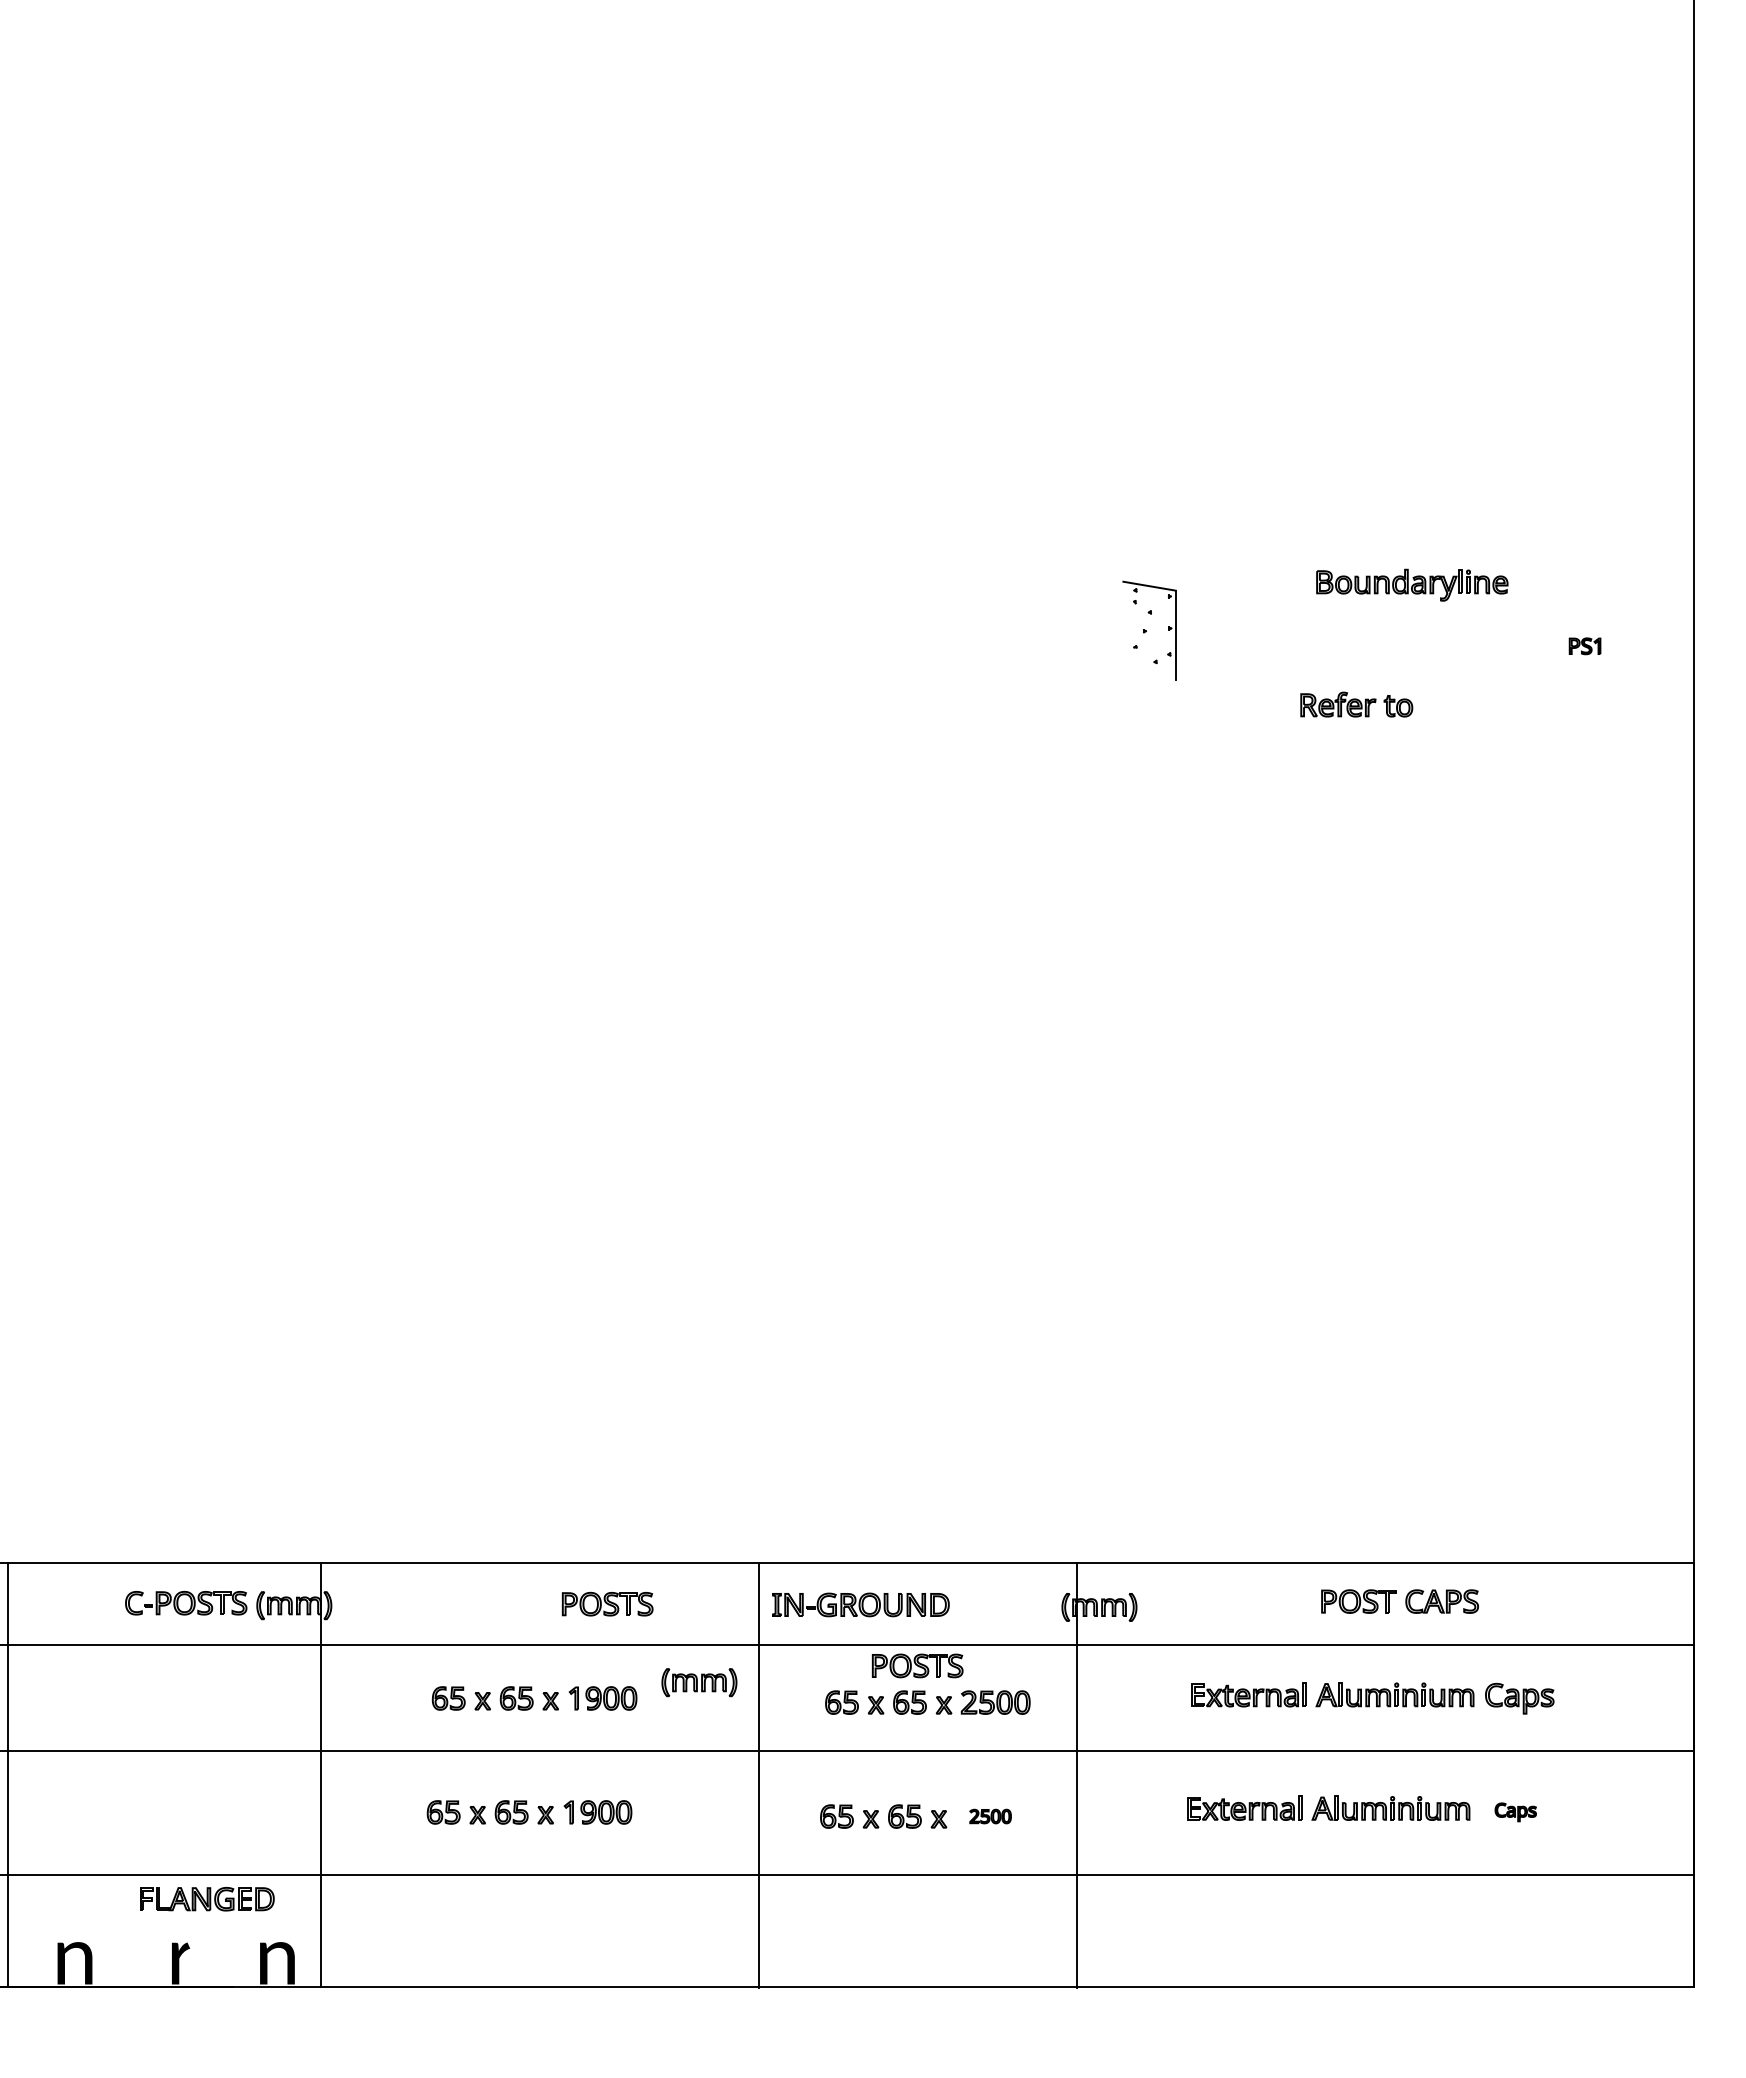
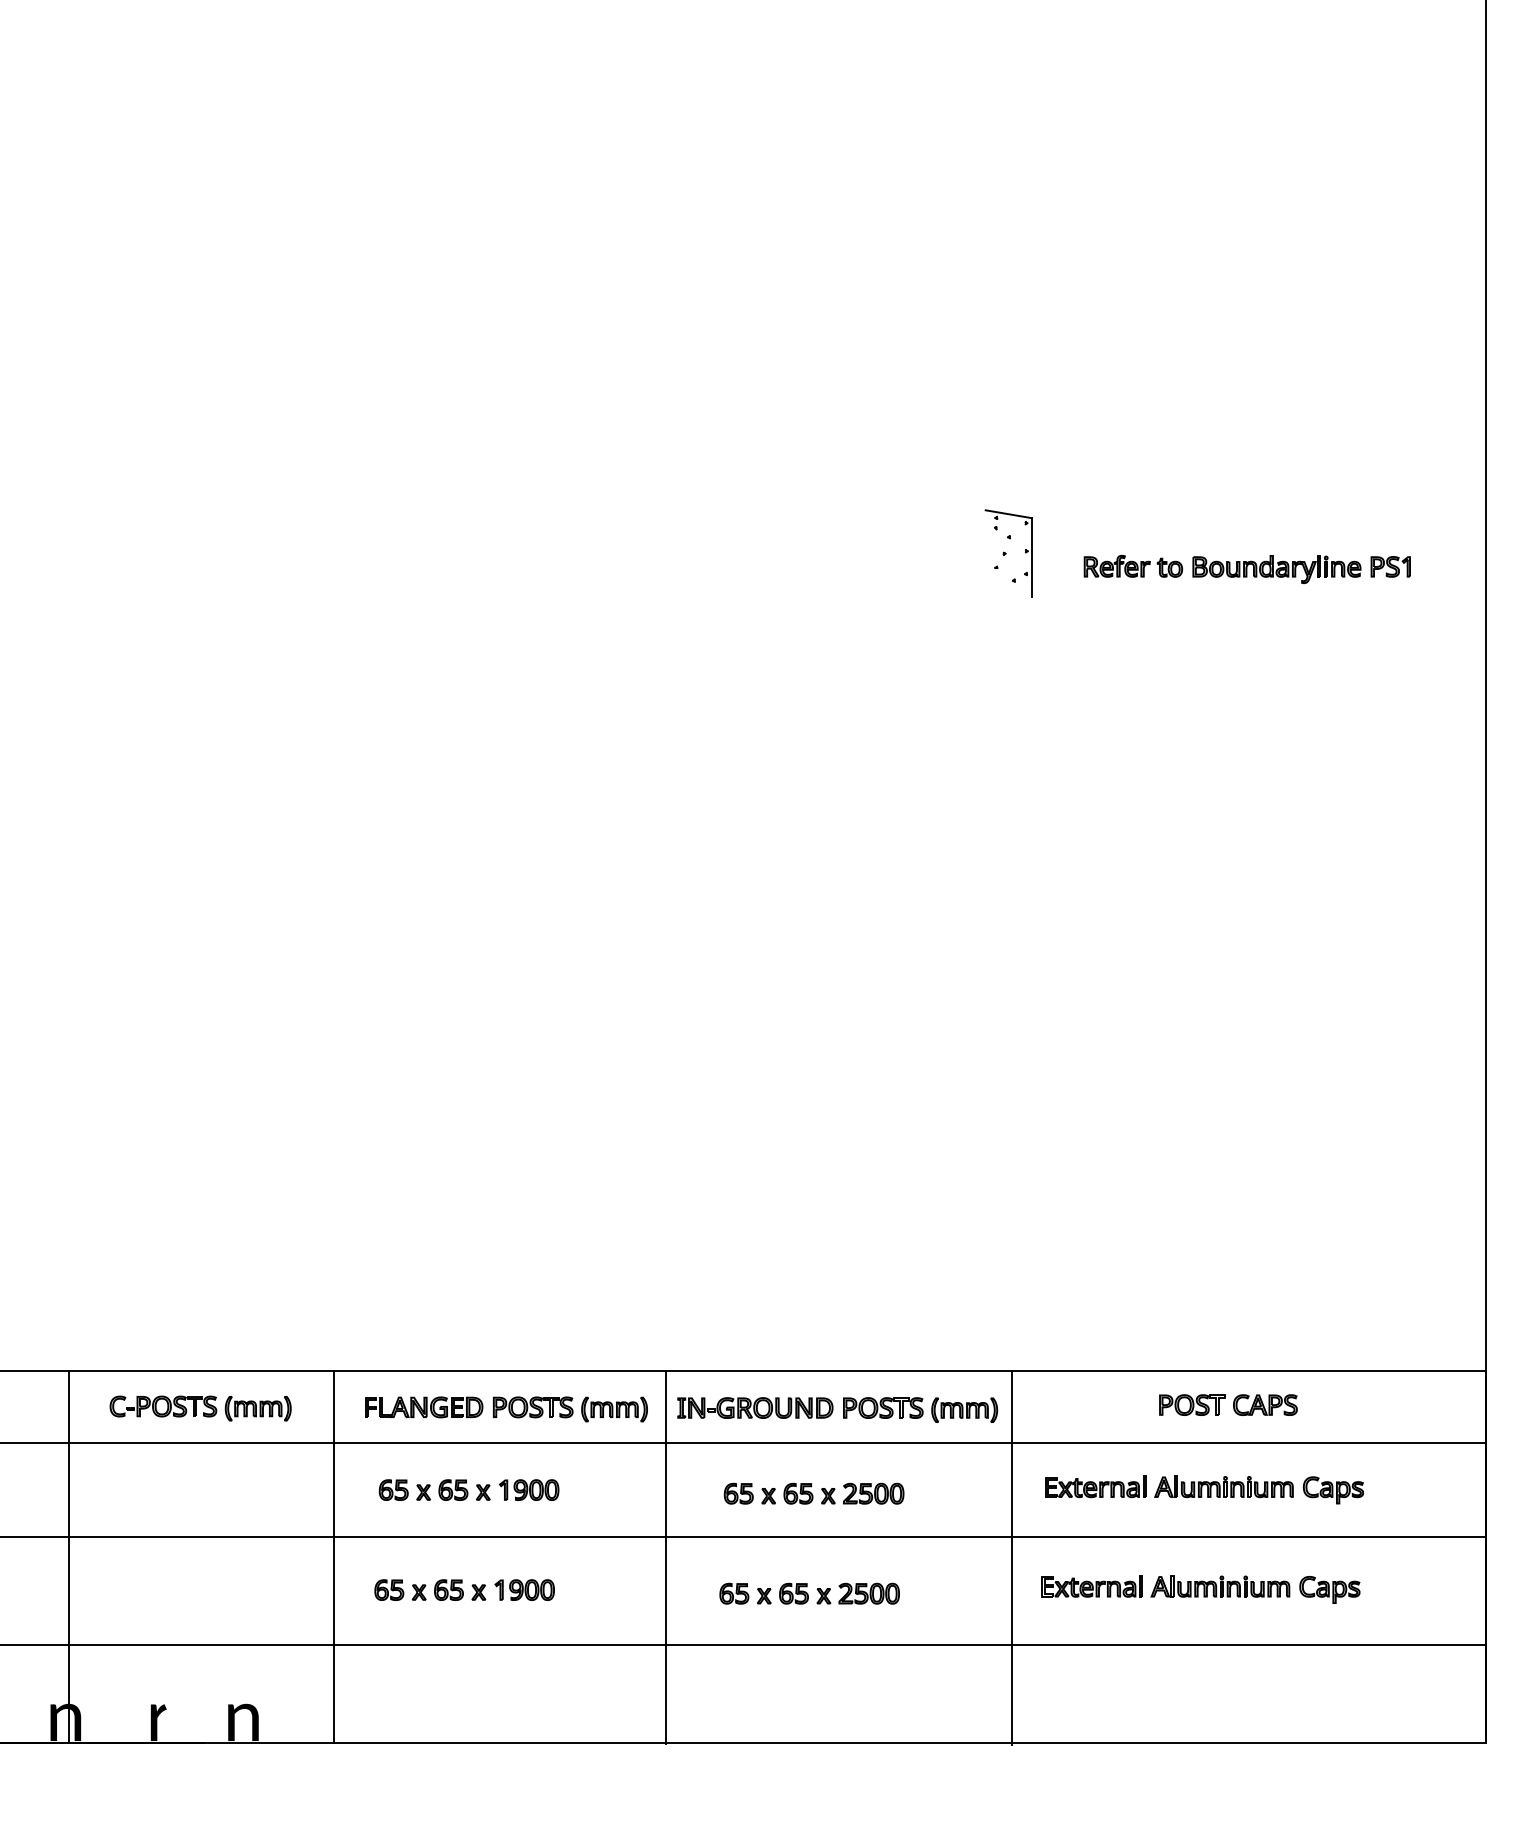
part: (1412, 584) -> (1277, 568), moved
part: (1584, 646) -> (1390, 567), size x1.43
part: (1356, 704) -> (1133, 566), moved
part: (917, 1665) -> (883, 1407), moved
part: (699, 1682) -> (614, 1409), moved
line: (8, 1774) -> (68, 1556), moved
line: (321, 1775) -> (333, 1557), moved
line: (1076, 1775) -> (1012, 1557), moved
part: (1515, 1812) -> (1329, 1590), size x1.67
part: (990, 1816) -> (869, 1593), size x1.67
part: (207, 1899) -> (424, 1407), moved

